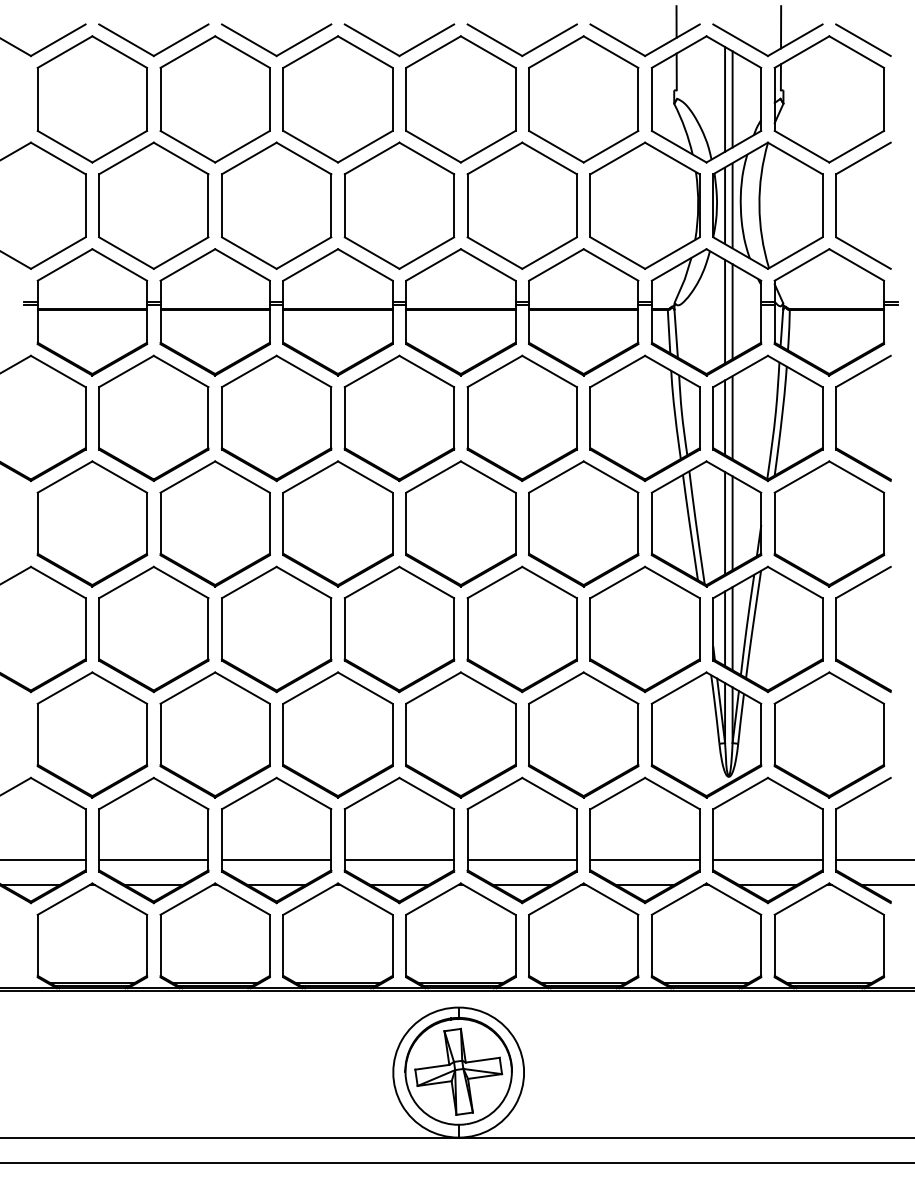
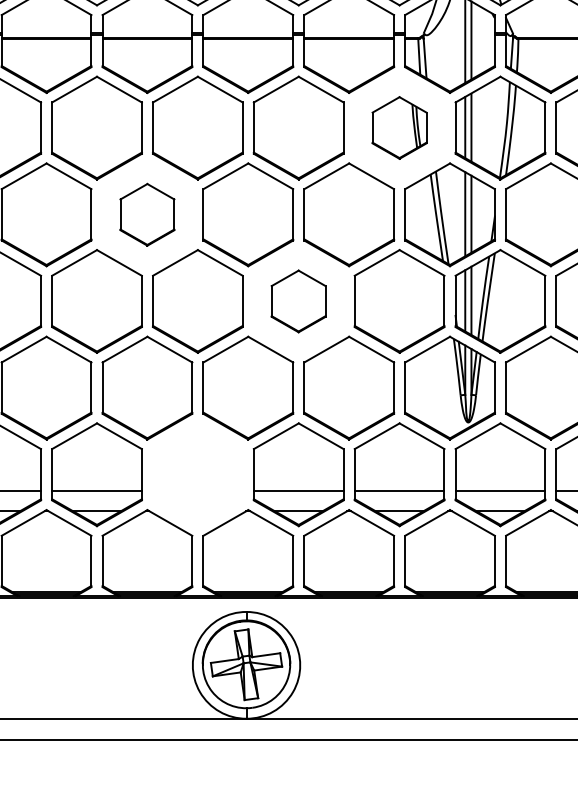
part: (644, 417) -> (399, 127), size x0.6
part: (337, 523) -> (146, 214), size x0.6
part: (521, 629) -> (298, 301), size x0.6
part: (399, 840) -> (197, 474), removed

